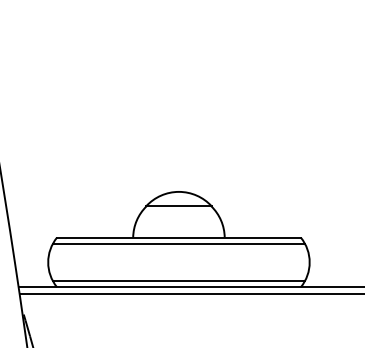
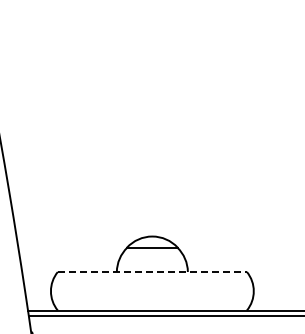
line: (179, 236) -> (152, 271), solid -> dashed
line: (179, 244) -> (152, 277), removed
line: (179, 280) -> (152, 305), removed

